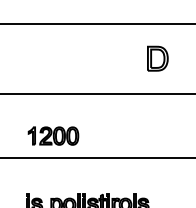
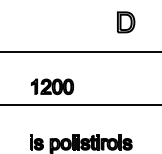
part: (157, 58) -> (125, 22), moved

